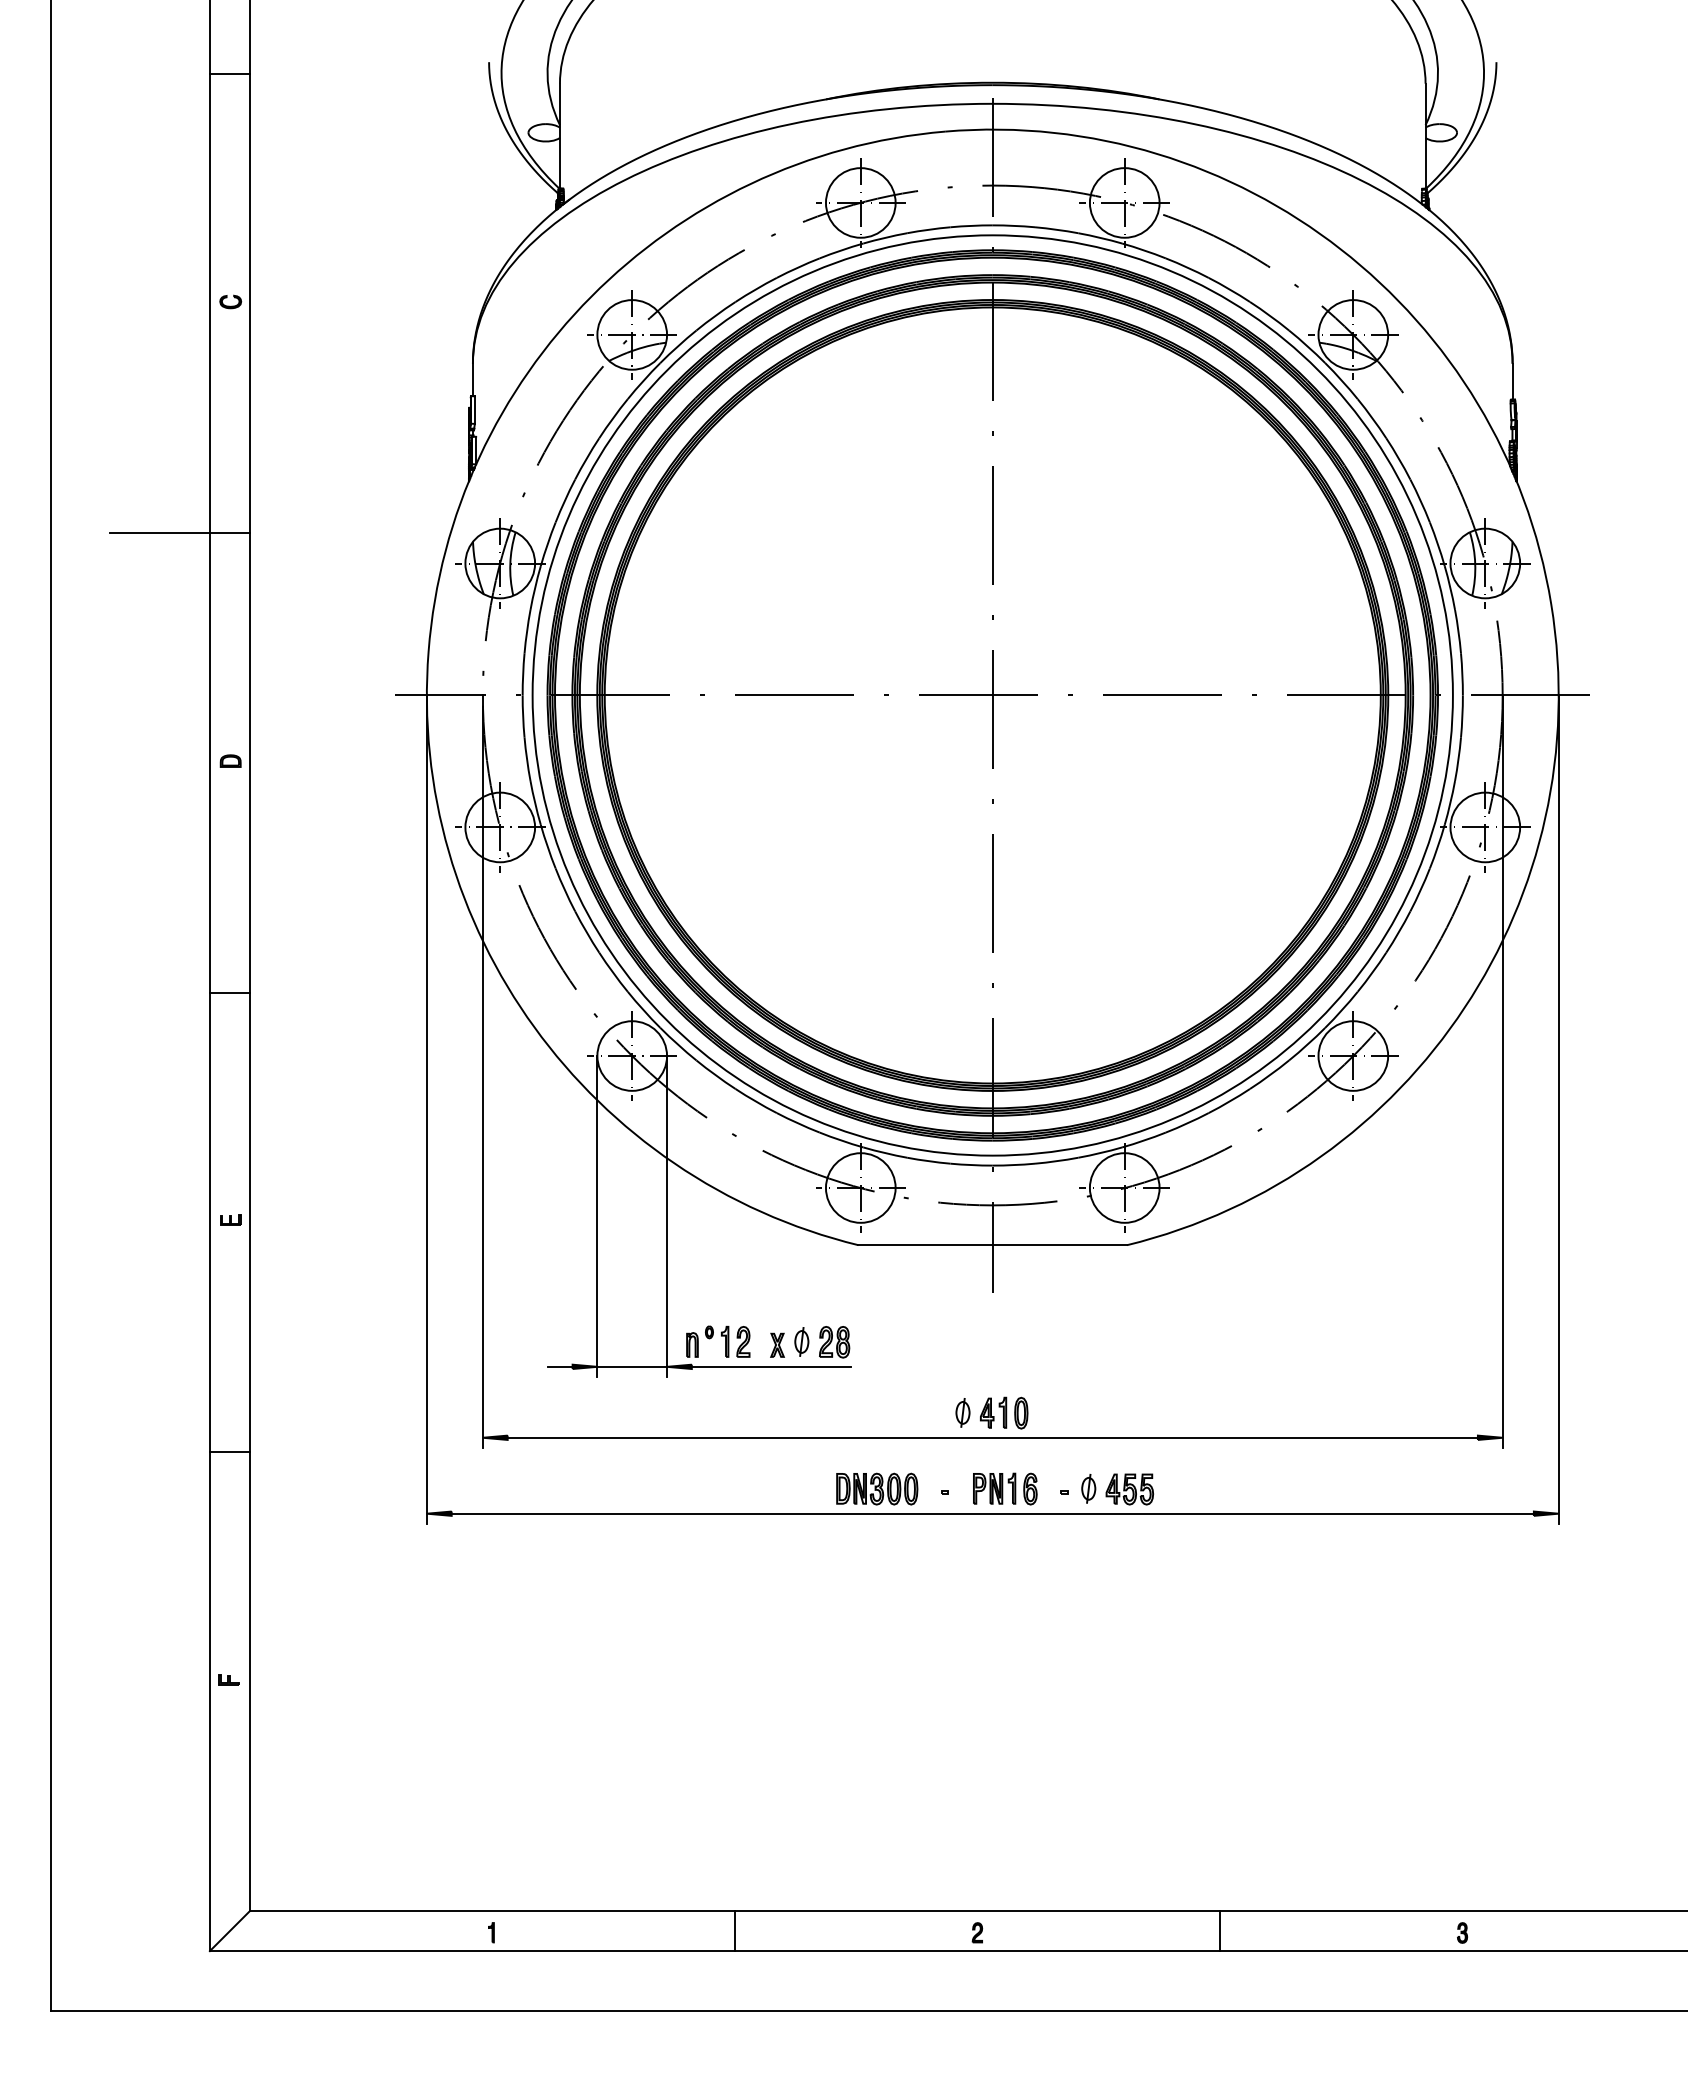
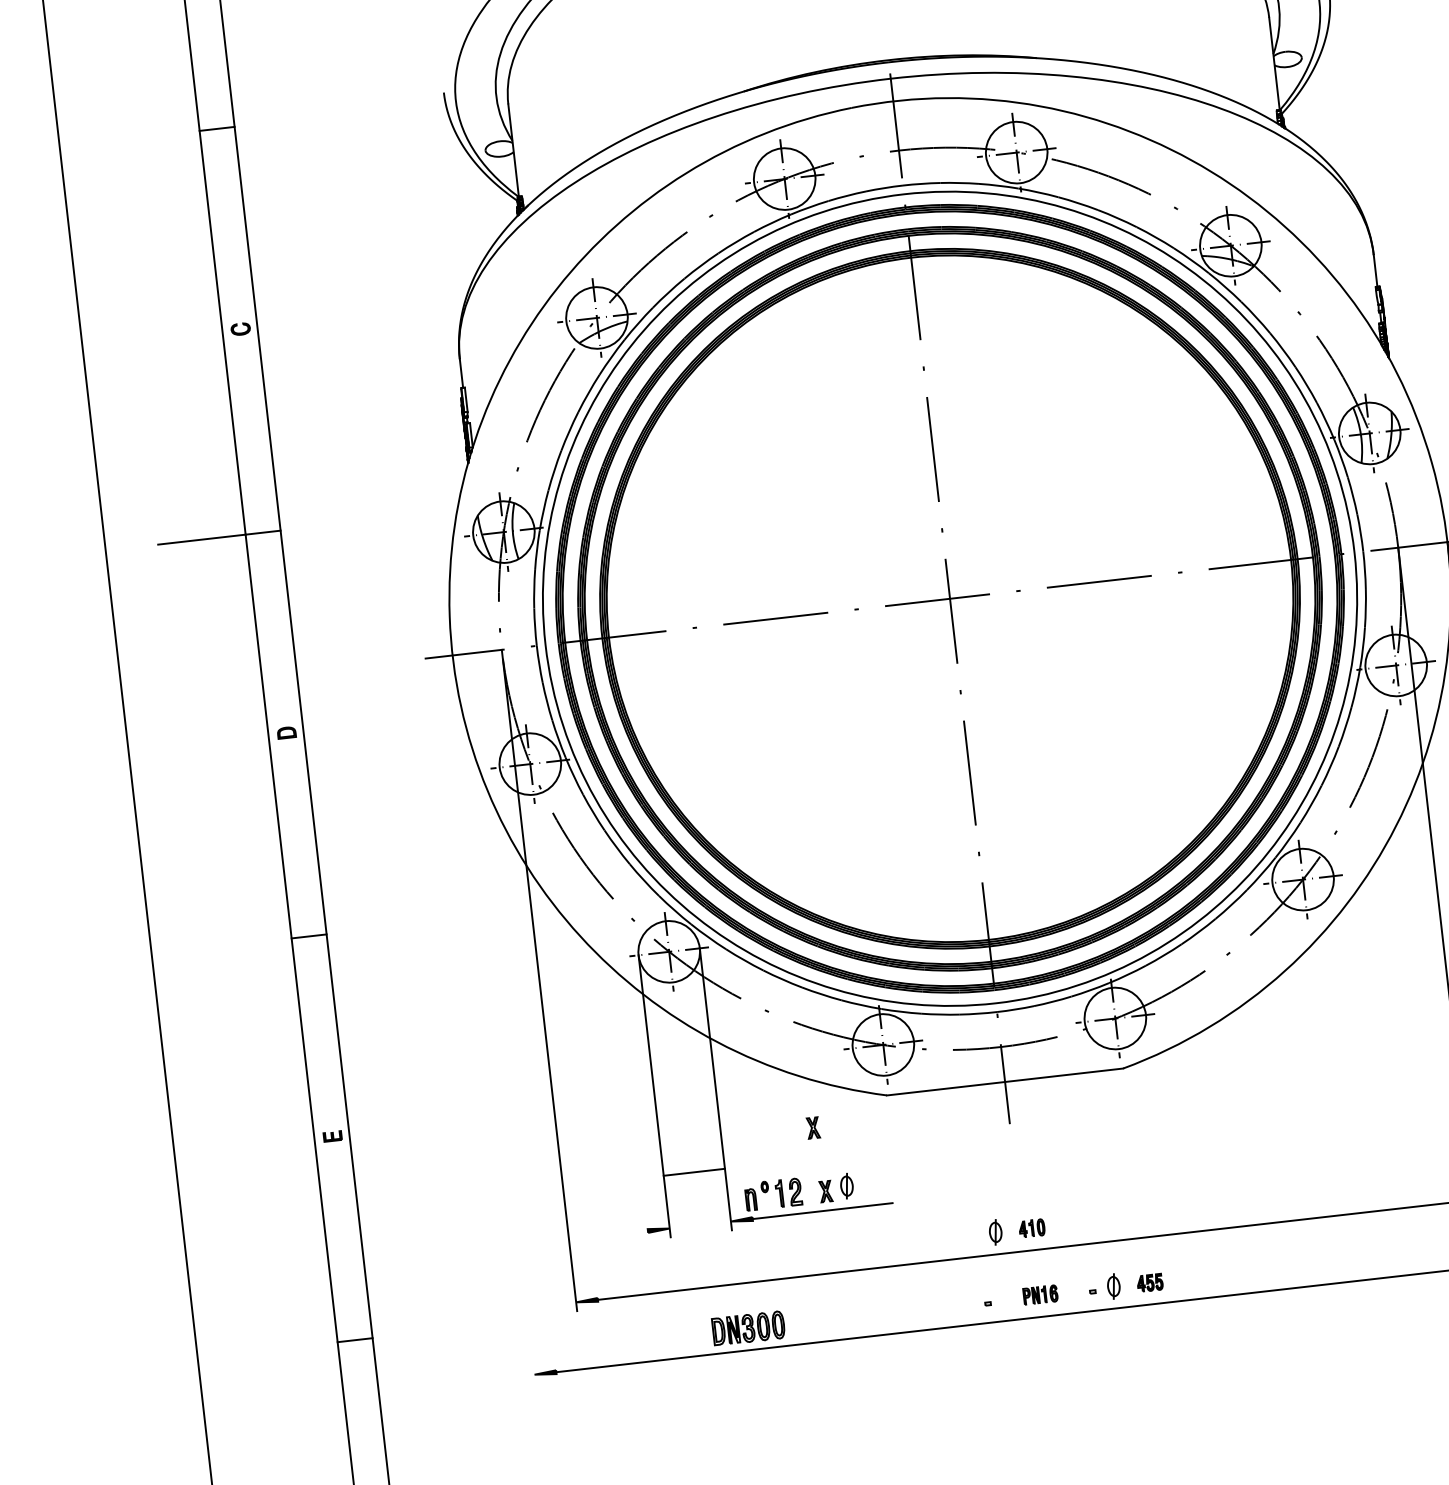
line: (426, 1109) -> (493, 1019), removed
part: (771, 1271) -> (813, 1127), added
part: (834, 1342) -> (875, 1183), removed
line: (559, 1366) -> (636, 1232), removed
line: (632, 1366) -> (694, 1171), moved
part: (1004, 1412) -> (1032, 1227), size x0.6
part: (877, 1488) -> (748, 1327), moved
part: (1005, 1488) -> (1040, 1294), size x0.6
part: (1129, 1489) -> (1149, 1283), size x0.6

